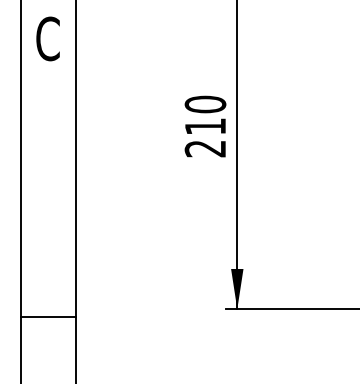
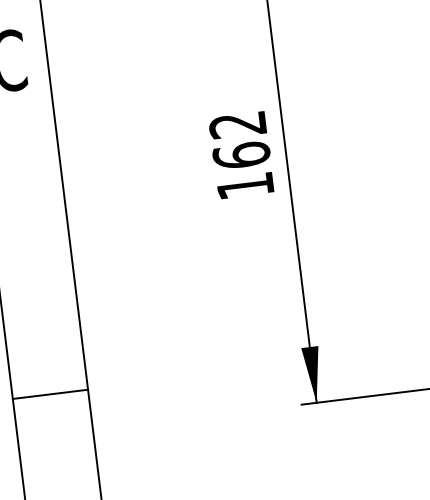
text: (205, 126) -> (241, 155), 210 -> 162
line: (48, 316) -> (50, 393), moved

